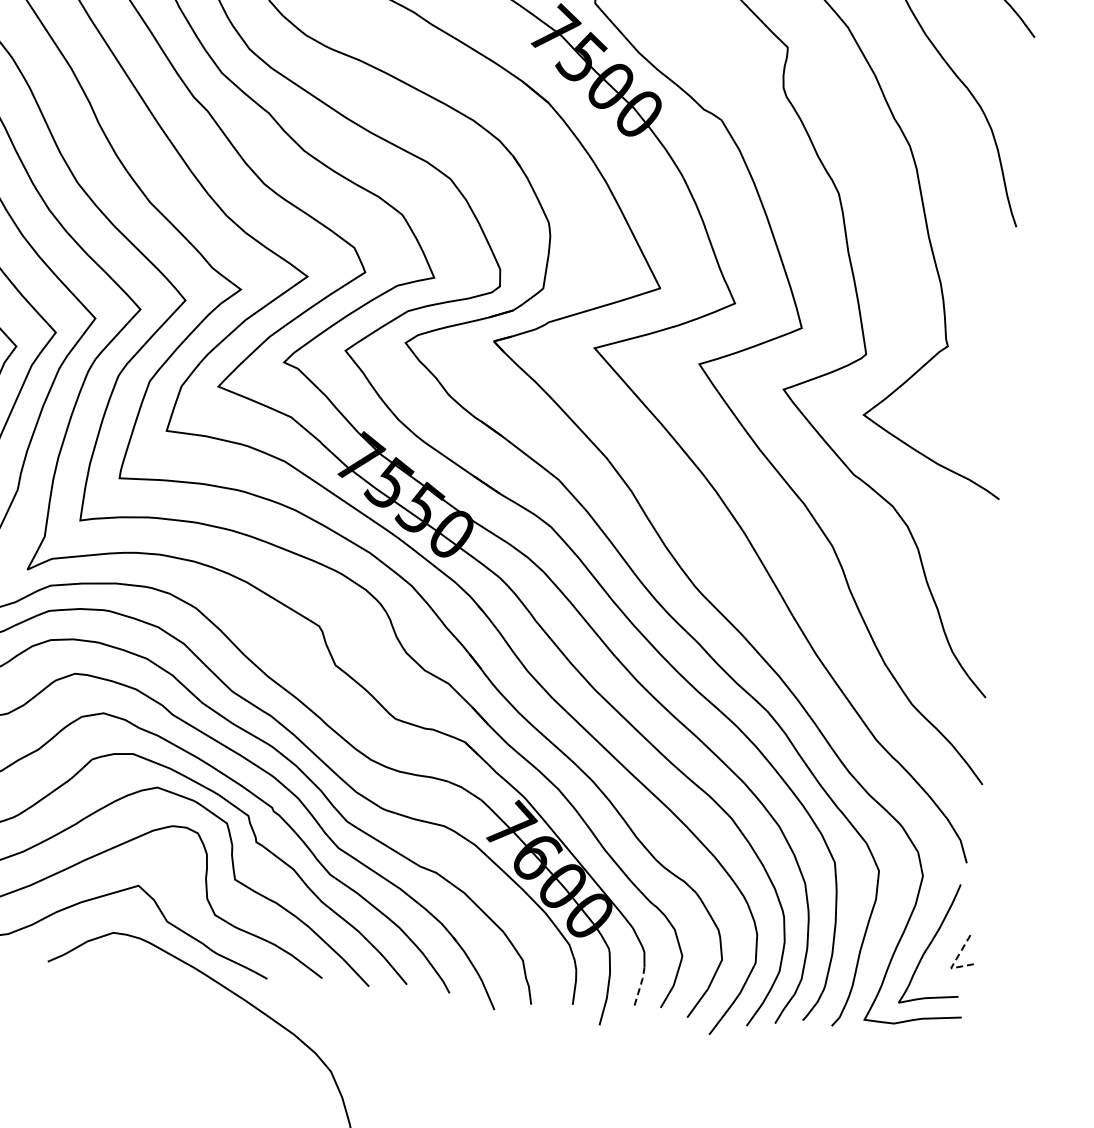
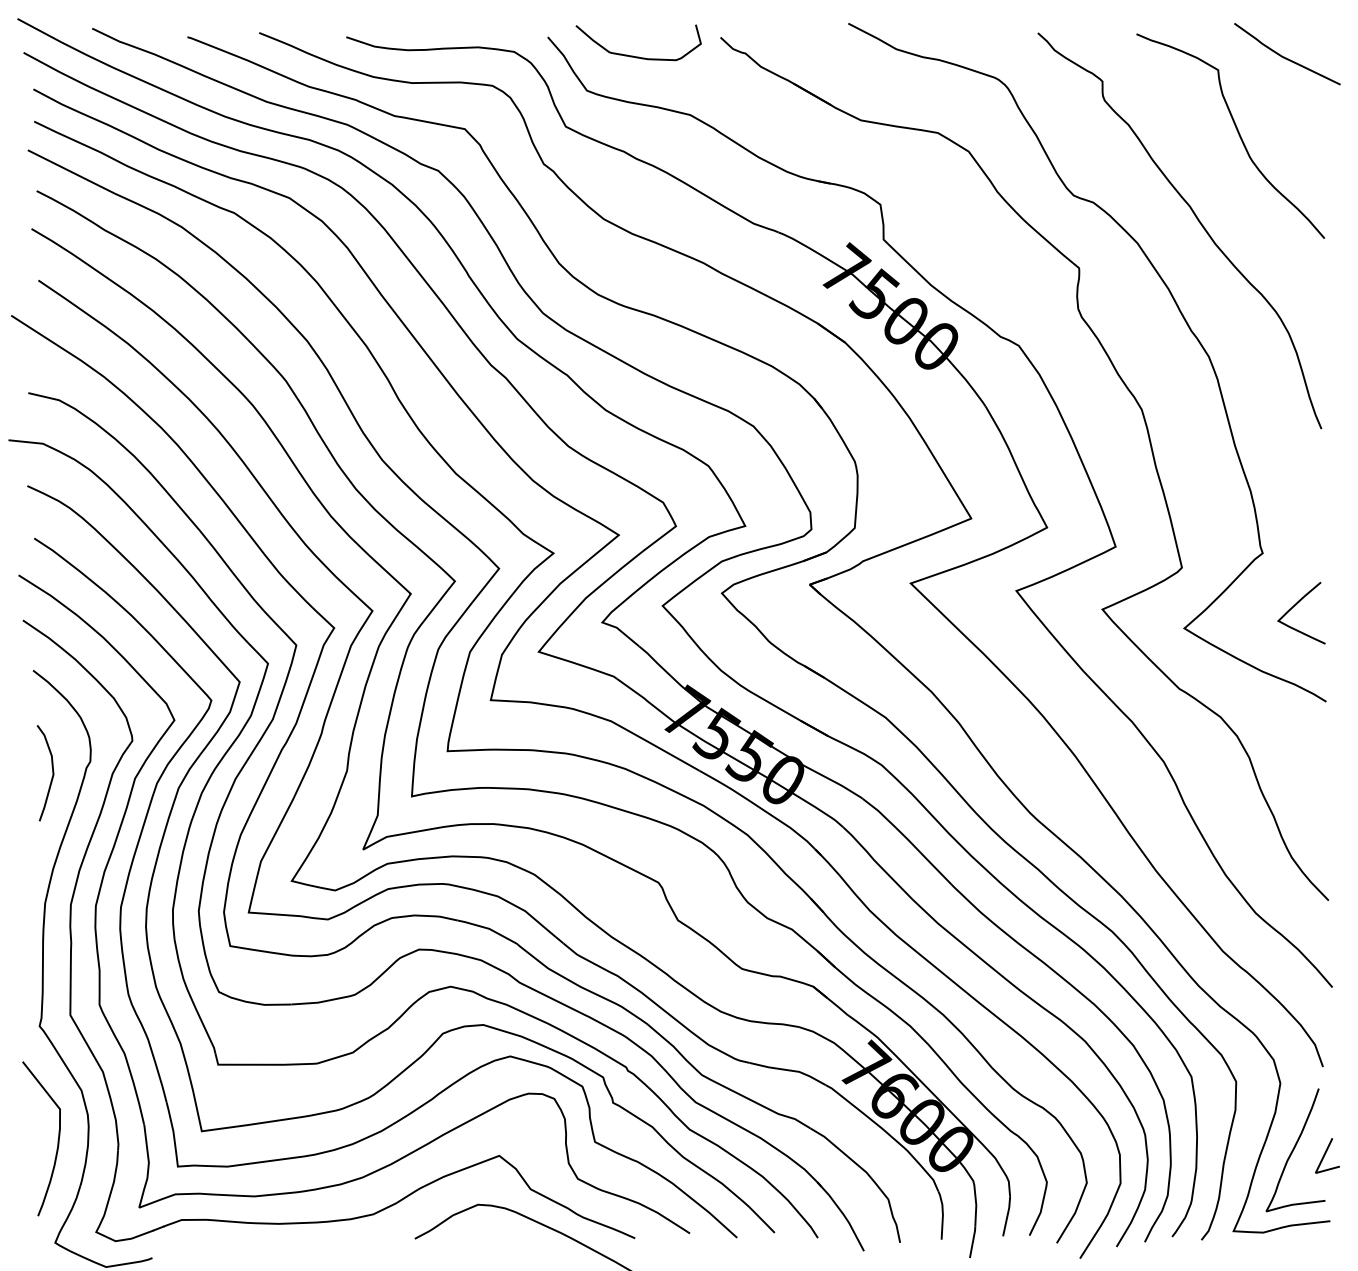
curve: (977, 401) -> (1296, 605), added
line: (954, 963) -> (1318, 1167), dashed -> solid
line: (640, 985) -> (1007, 1215), dashed -> solid

